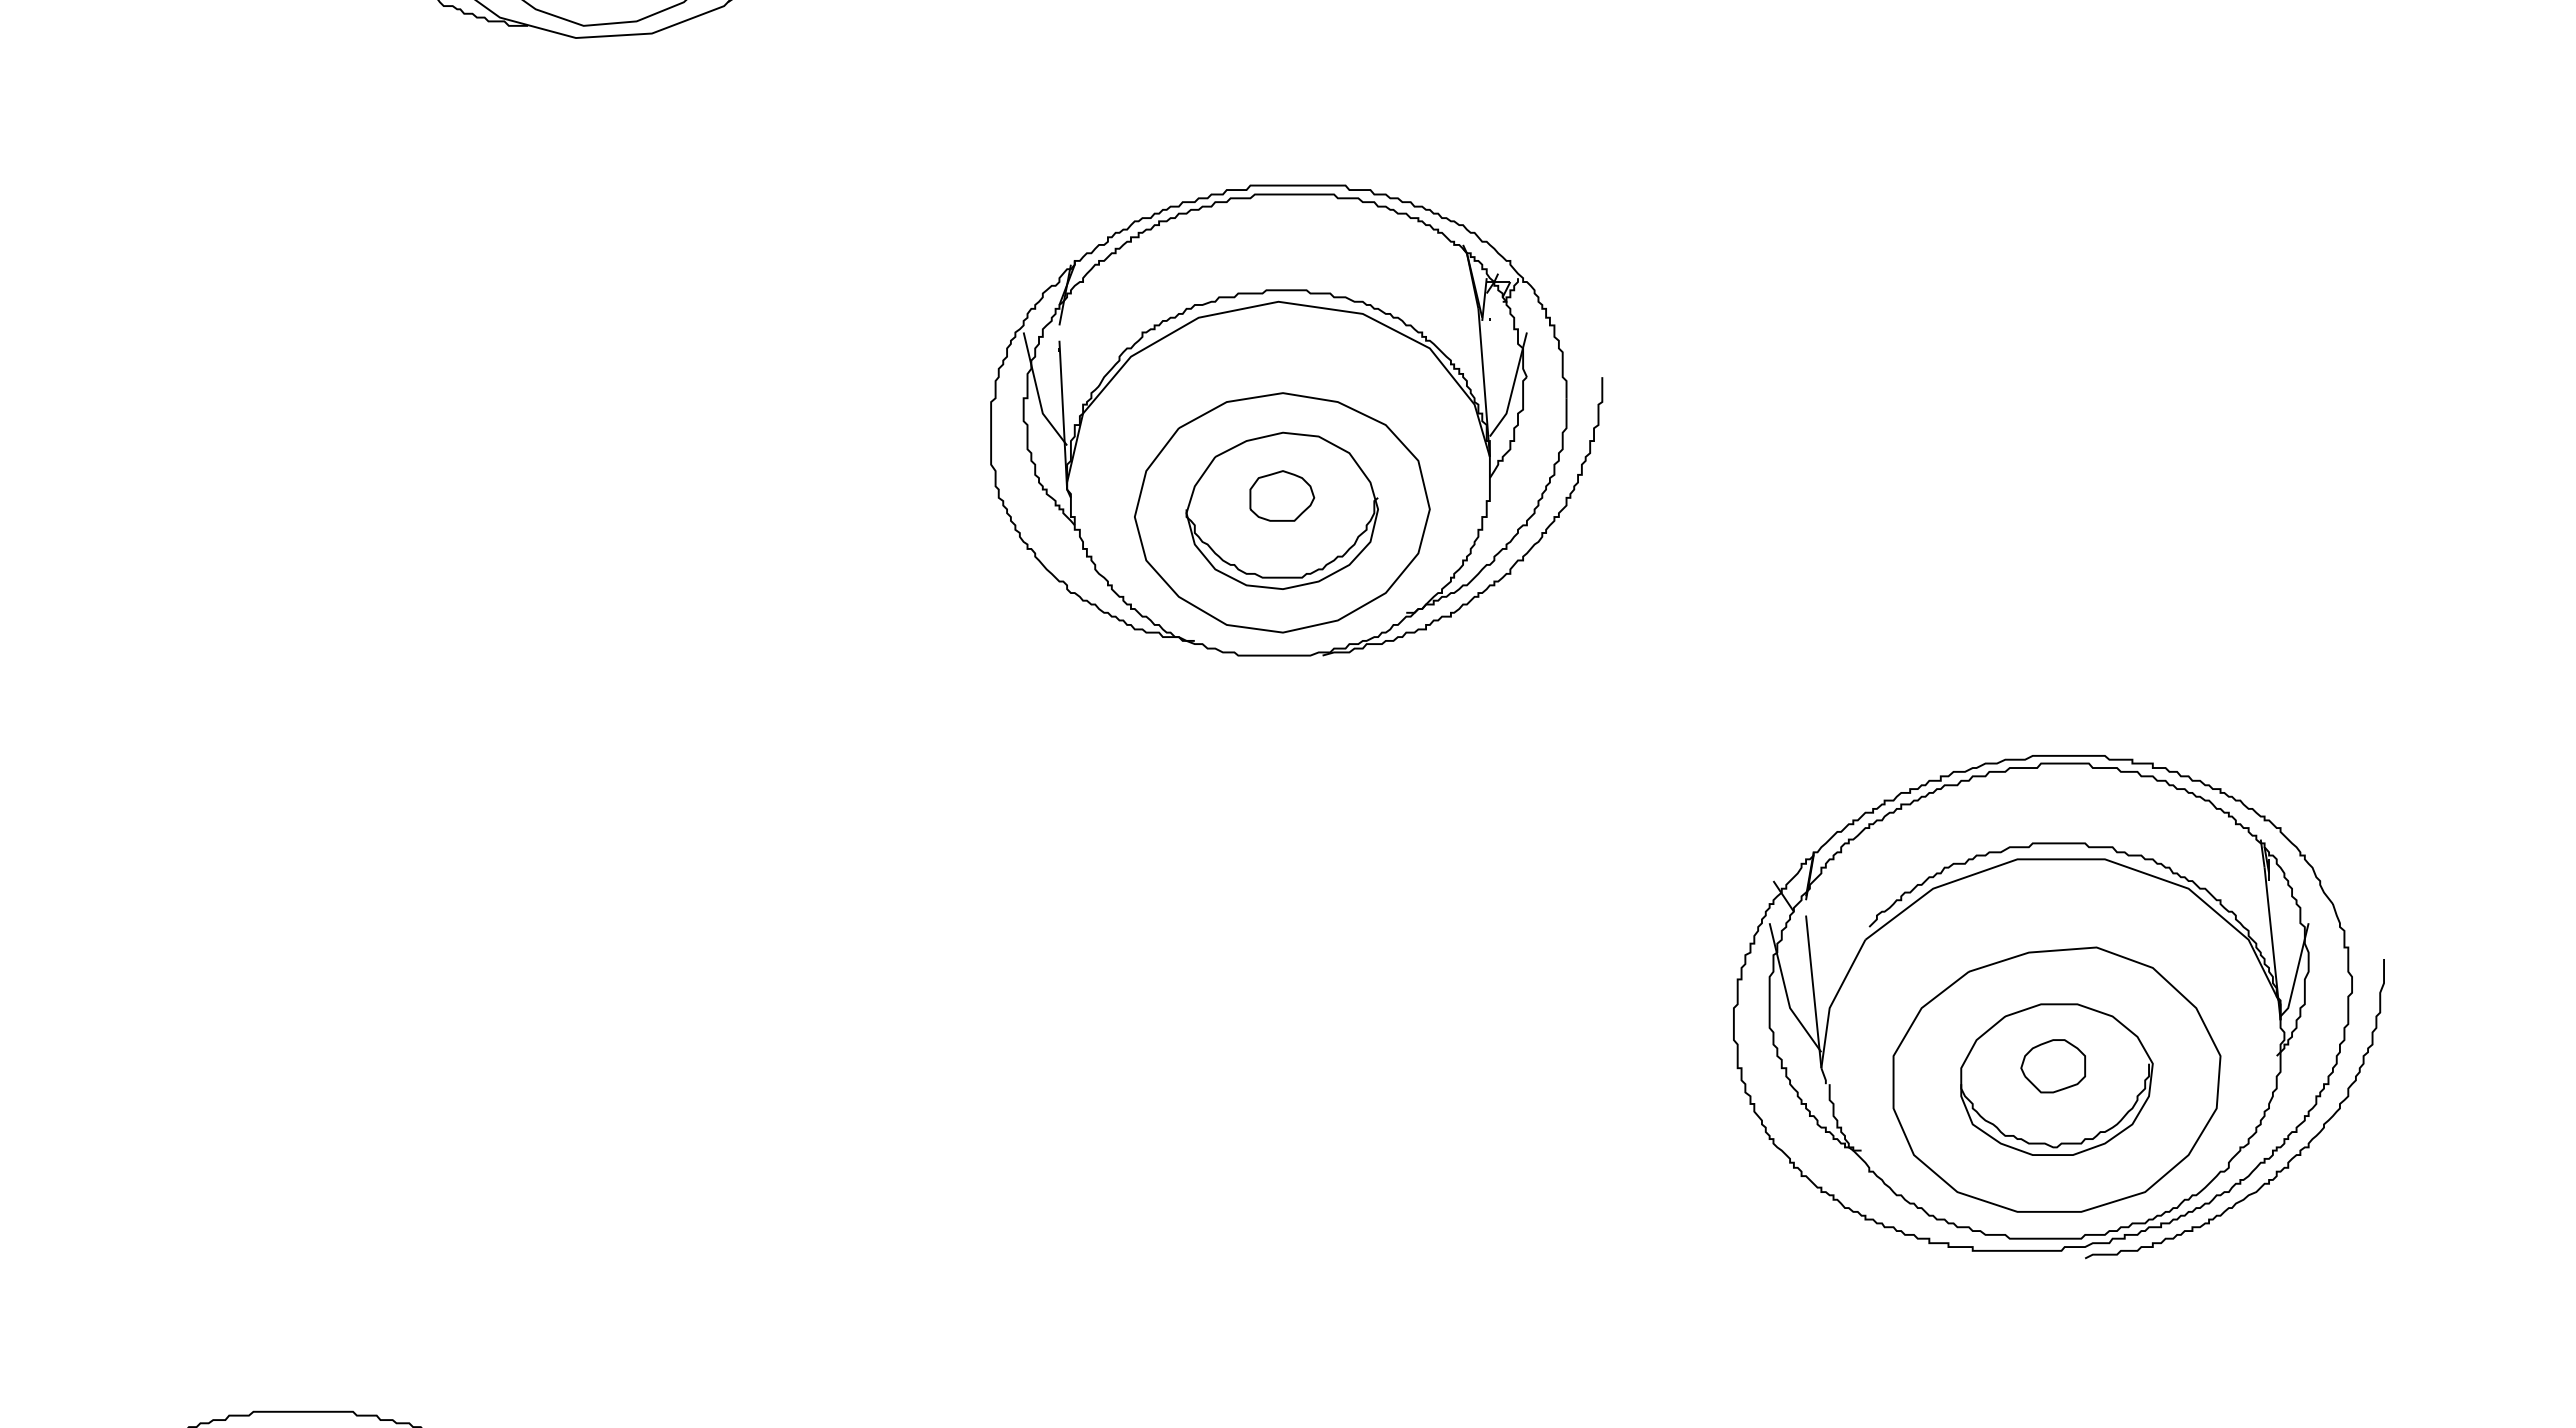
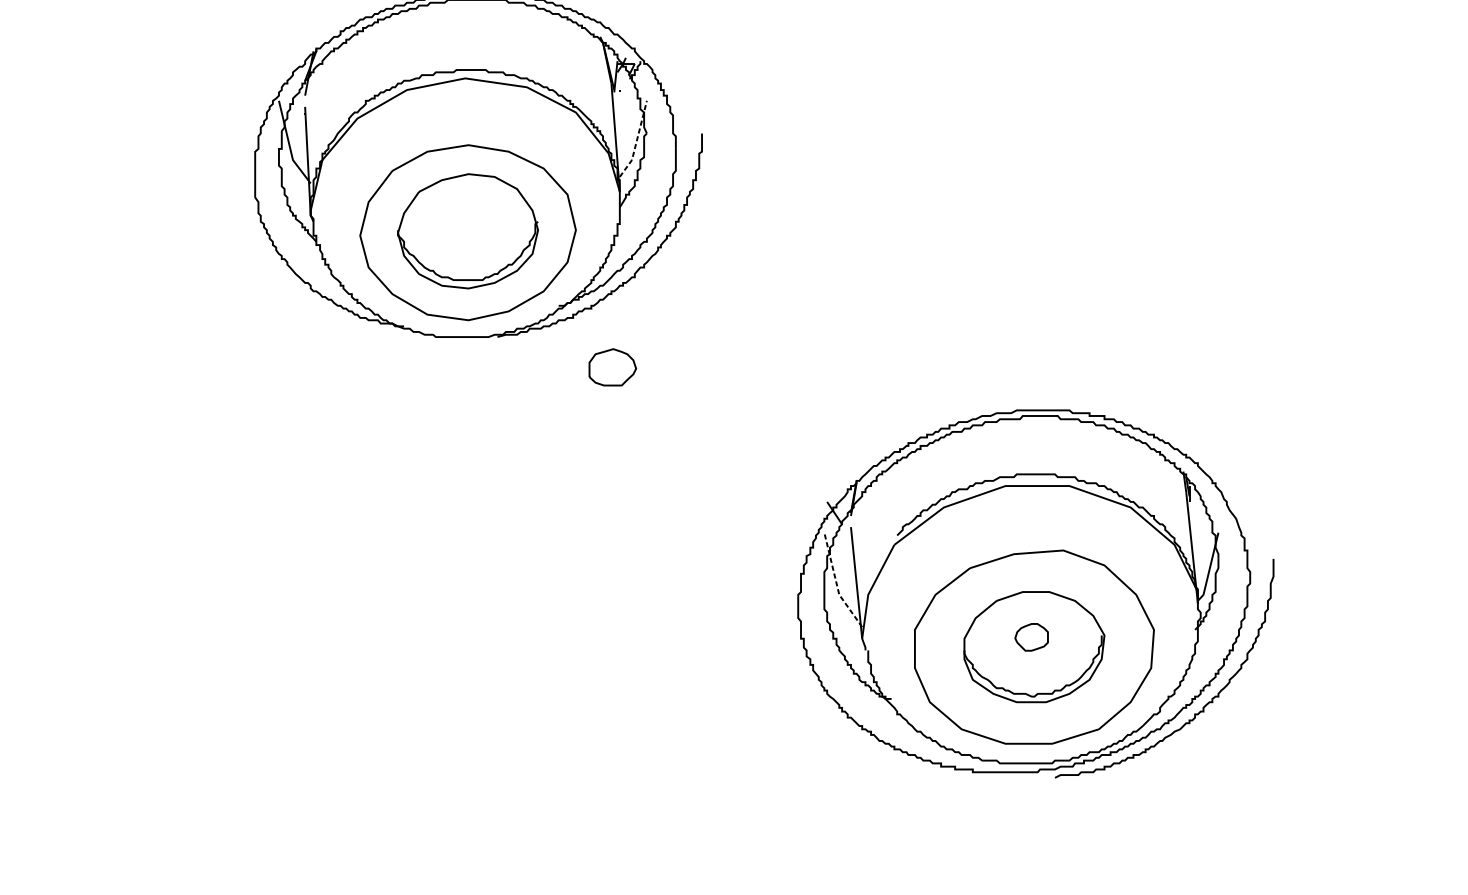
line: (1513, 387) -> (637, 141), solid -> dashed
part: (1282, 495) -> (612, 366), moved
line: (1786, 992) -> (836, 583), solid -> dashed
part: (2052, 1066) -> (1031, 637), size x0.7

